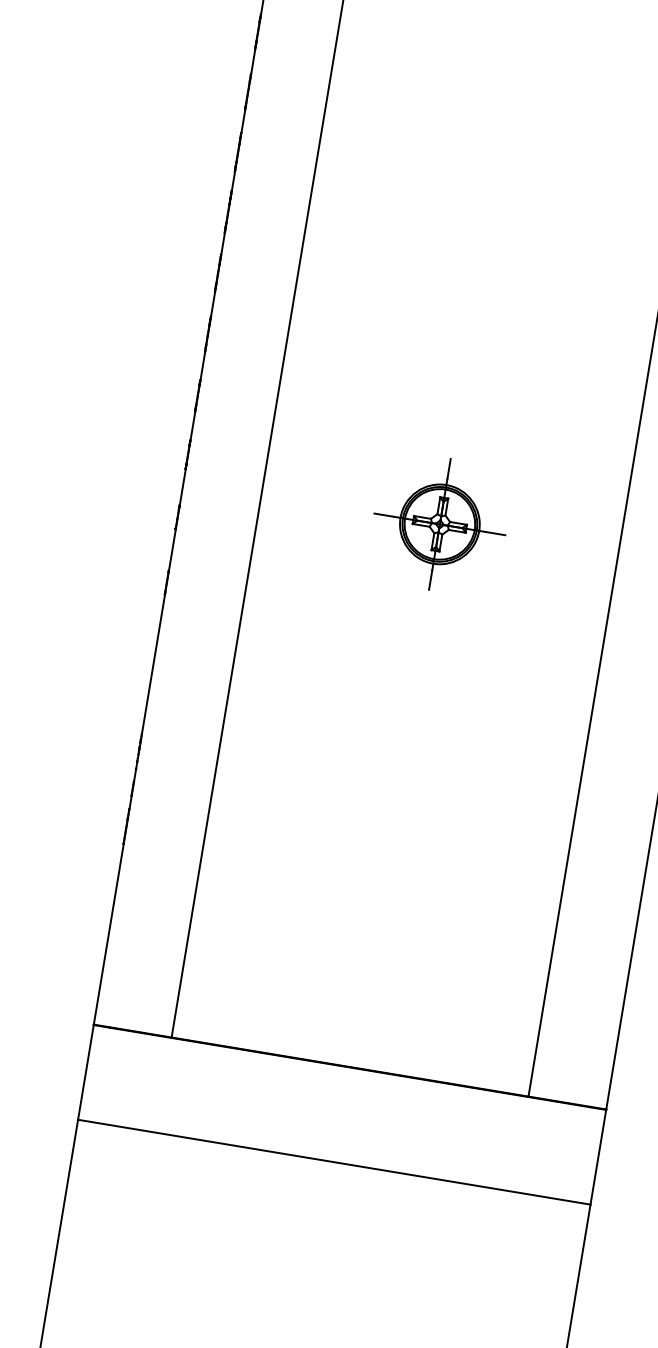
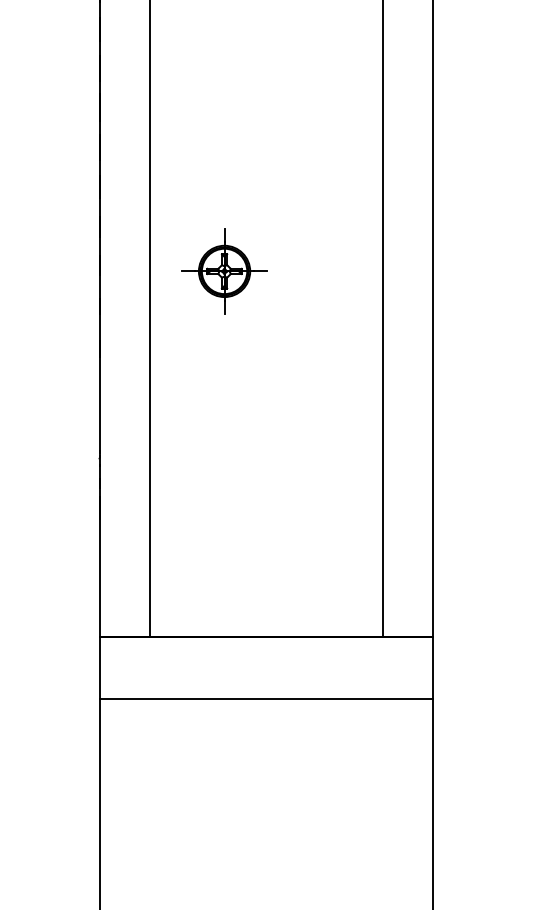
part: (439, 524) -> (224, 271), moved

